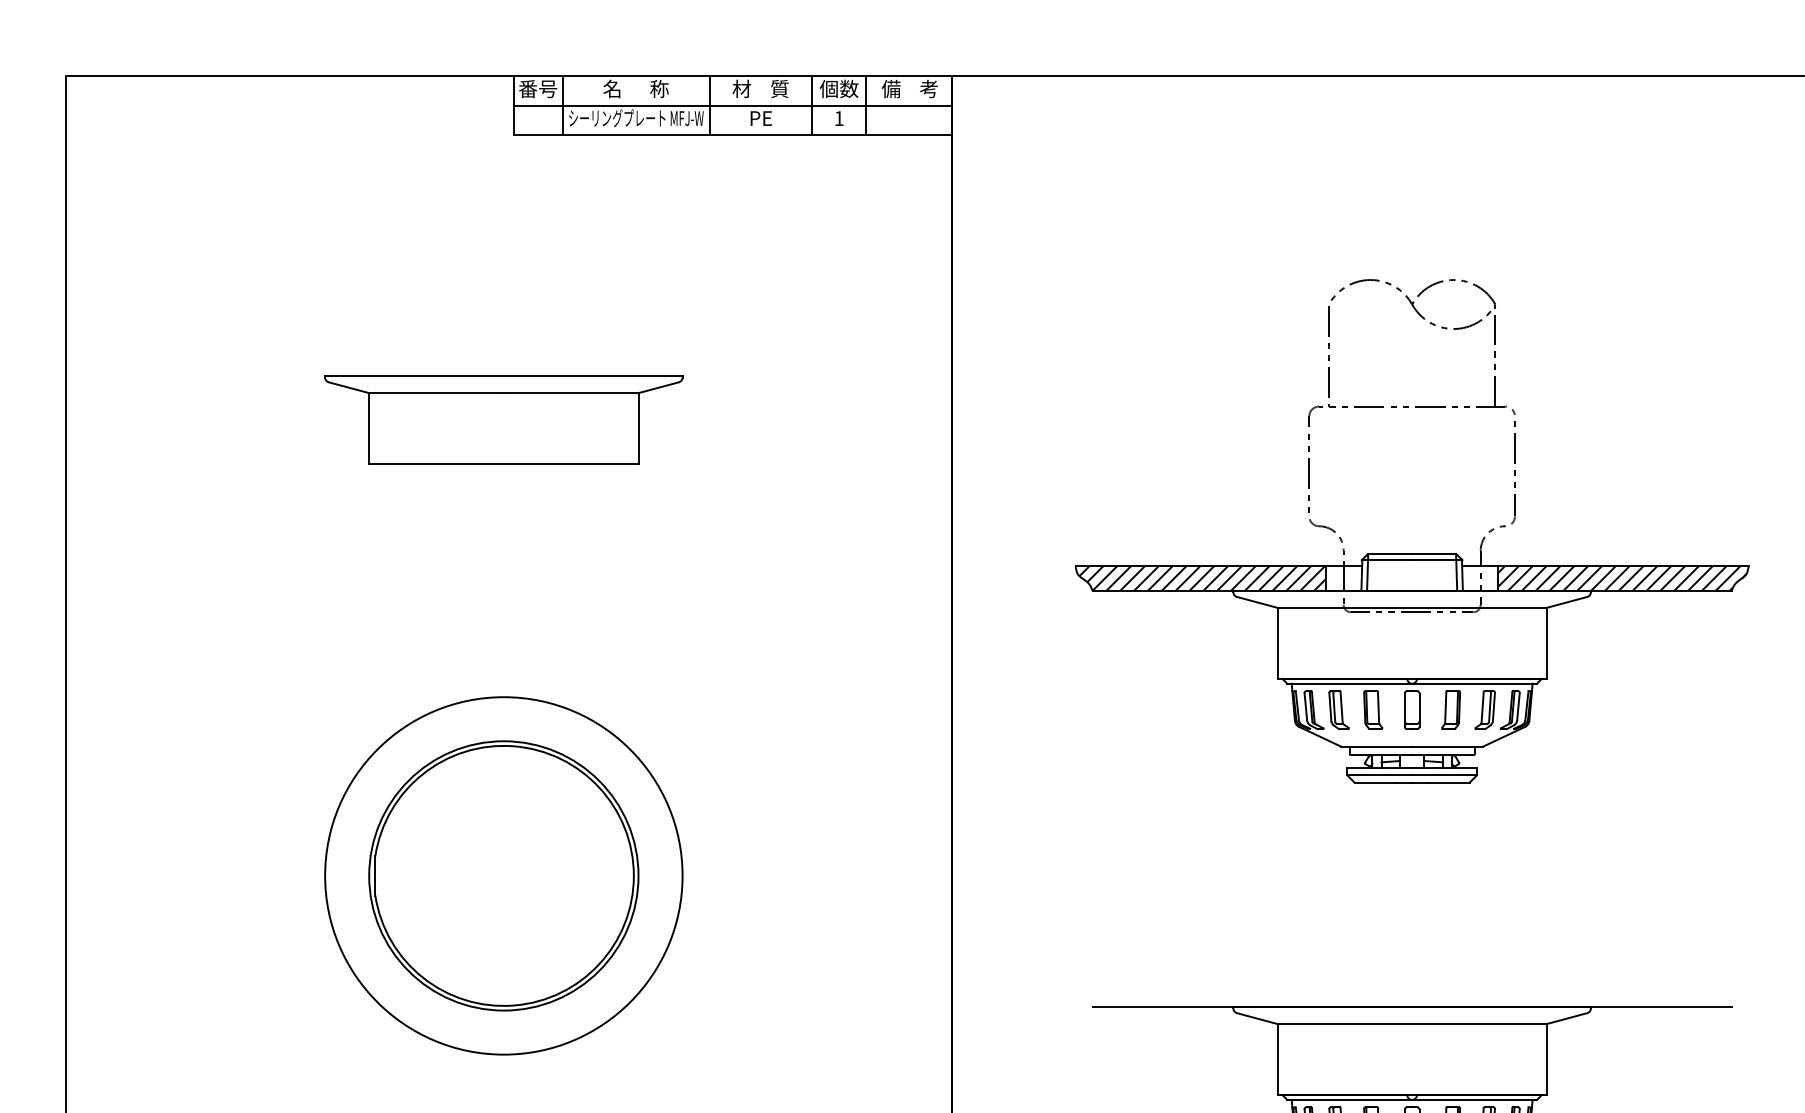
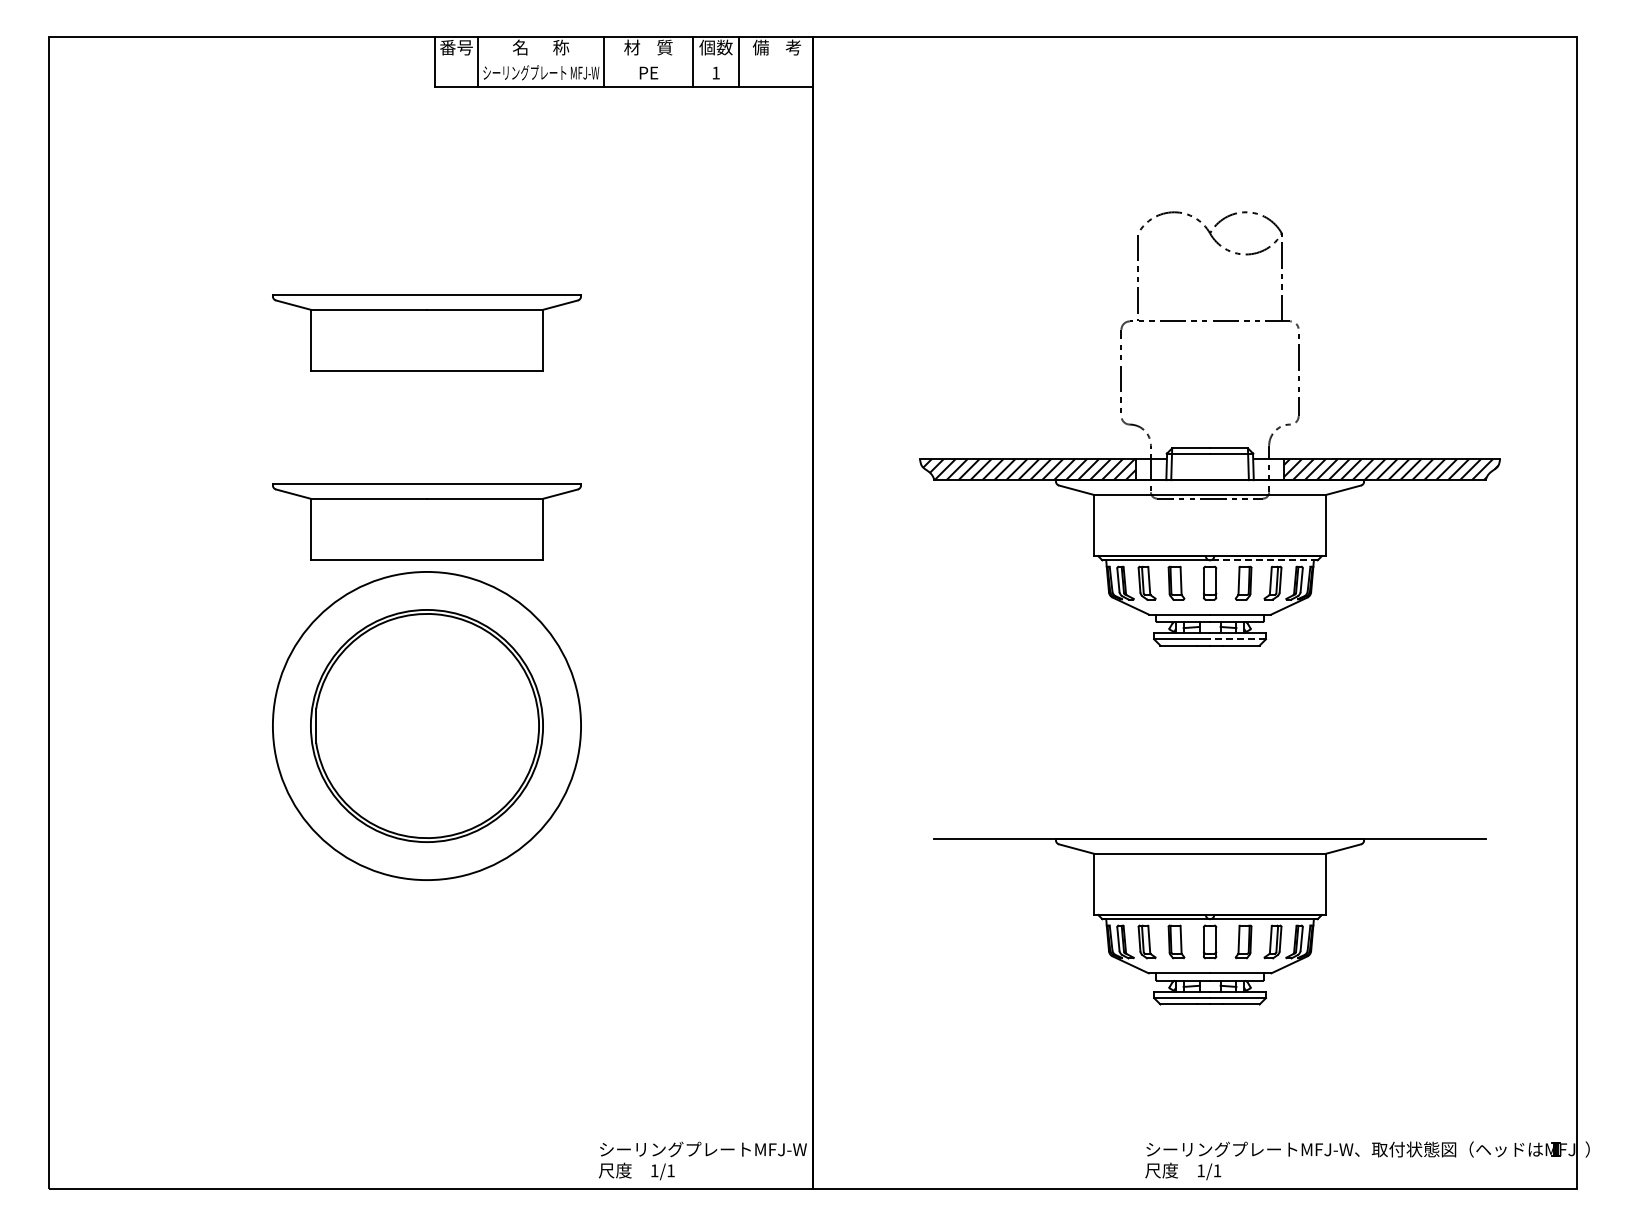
line: (732, 106) -> (624, 62), removed
part: (503, 638) -> (426, 521), added
line: (1474, 683) -> (1263, 560), solid -> dashed
line: (1445, 775) -> (1238, 639), solid -> dashed

